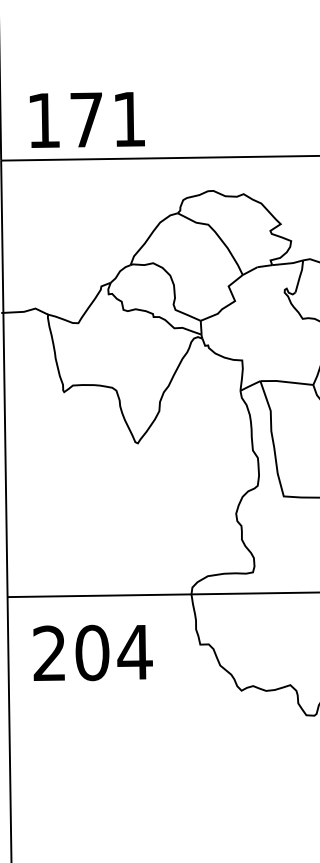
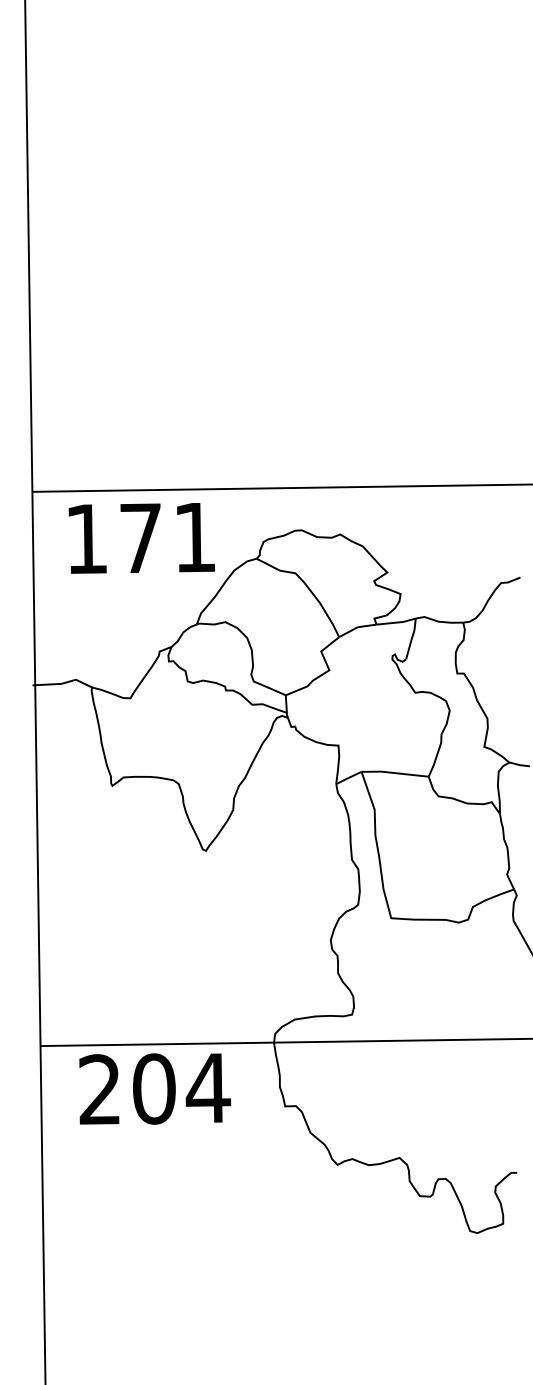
text: (87, 120) -> (141, 538), moved
text: (93, 652) -> (155, 1088), moved

